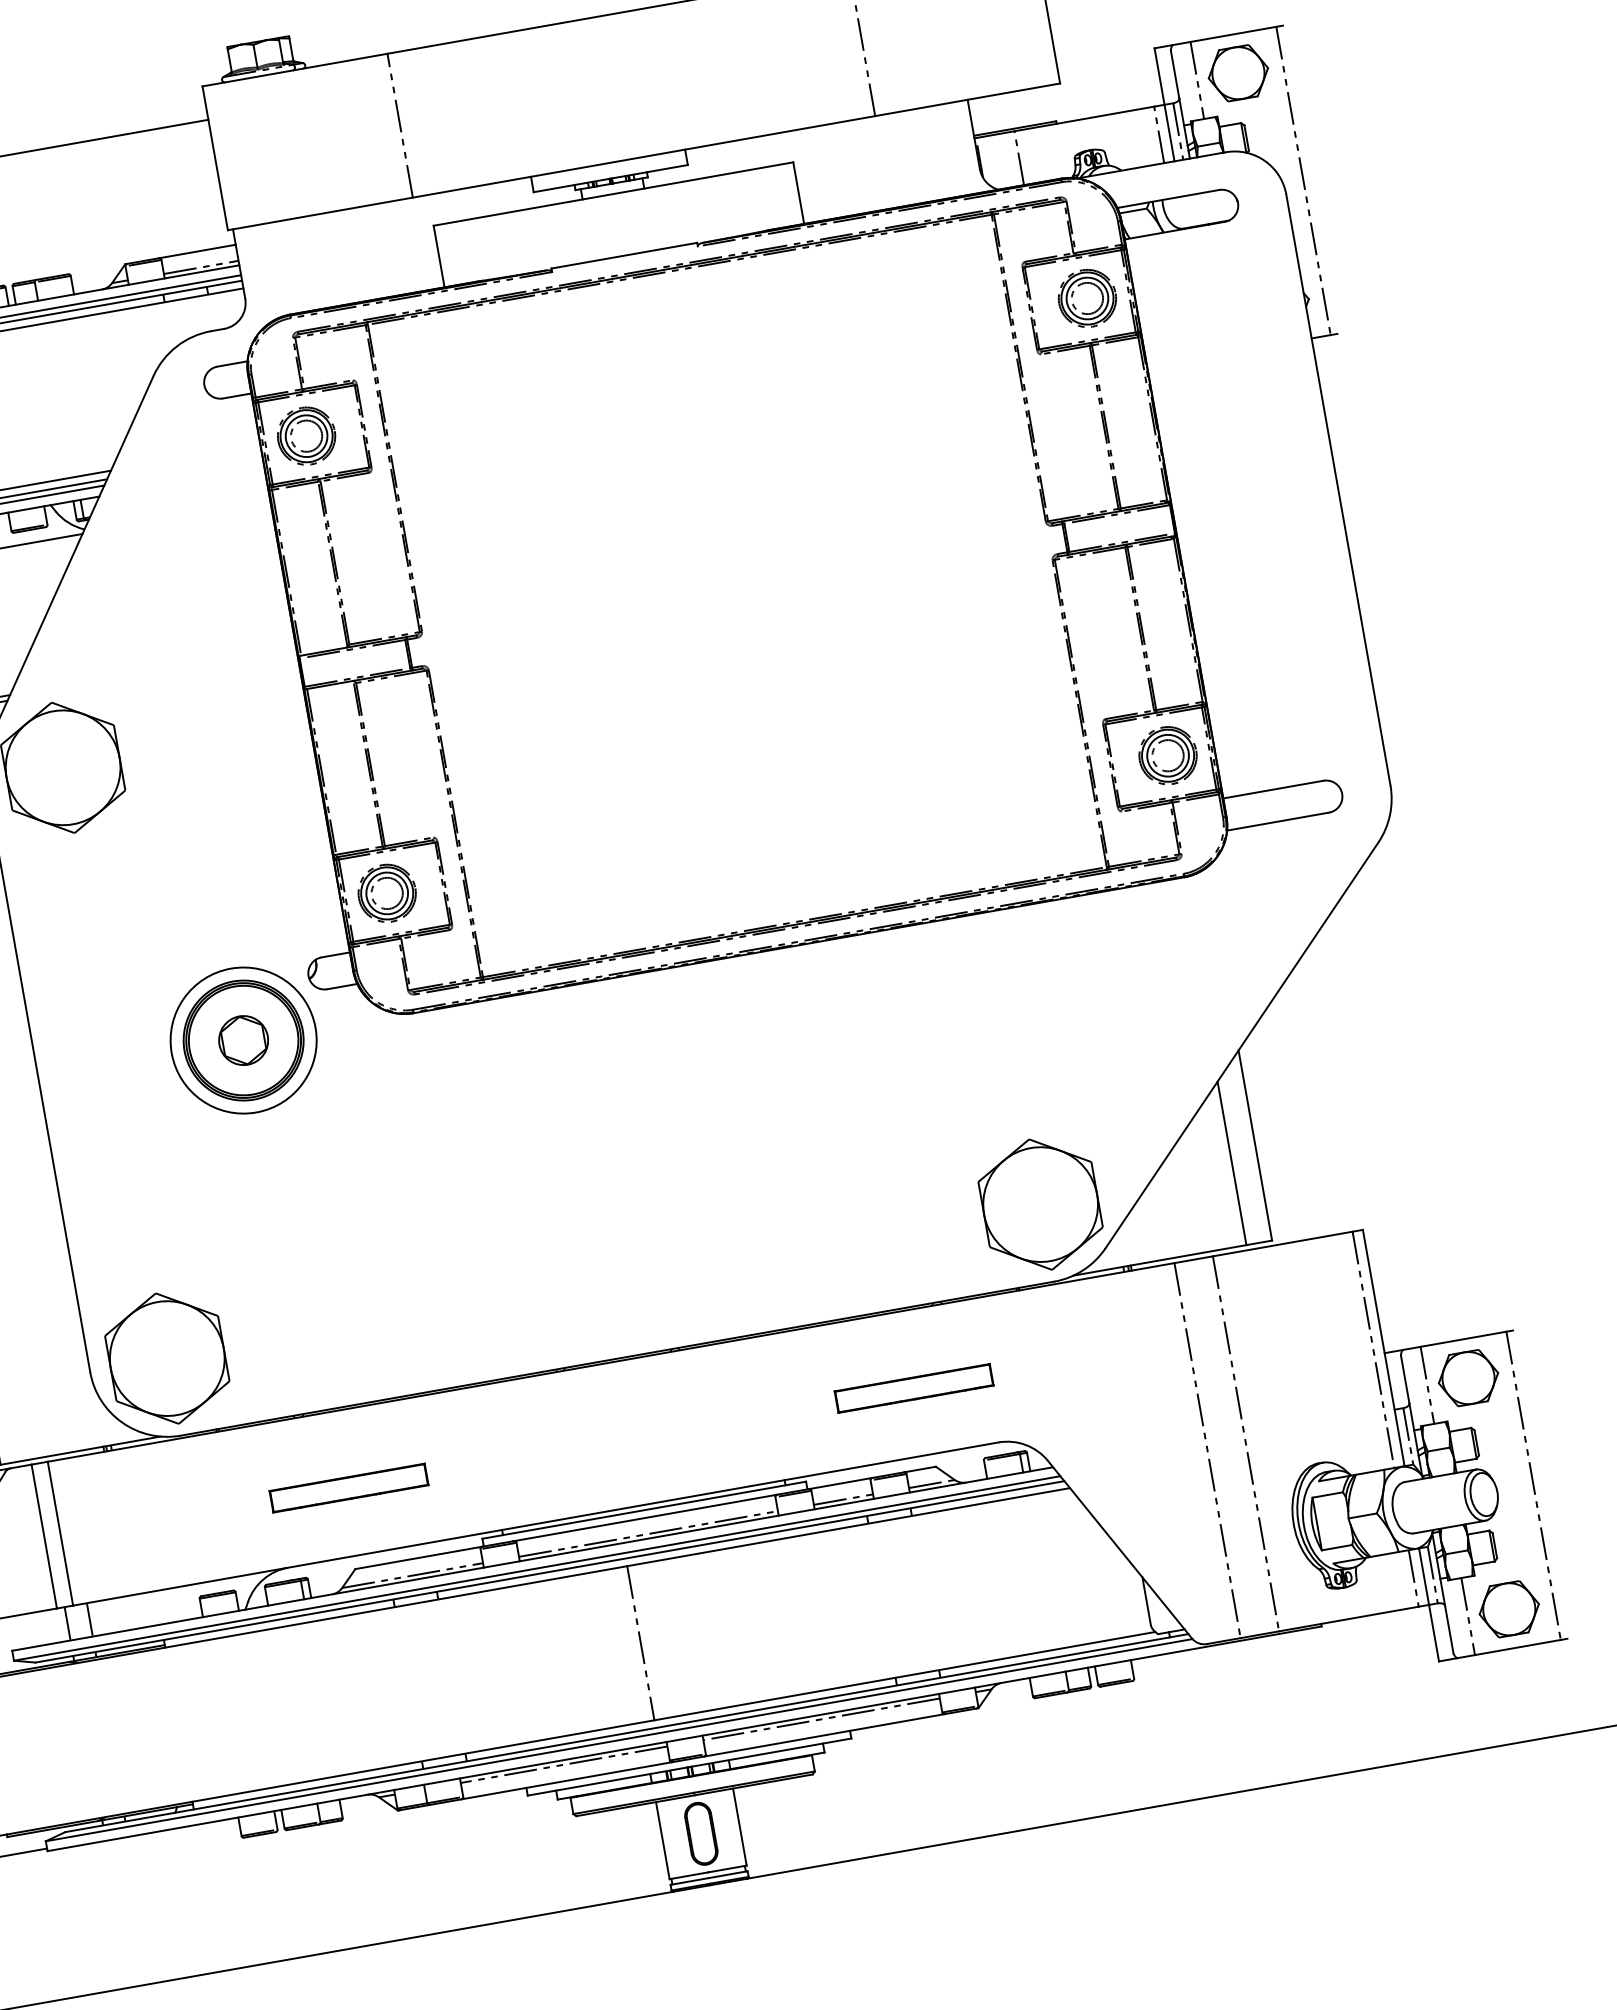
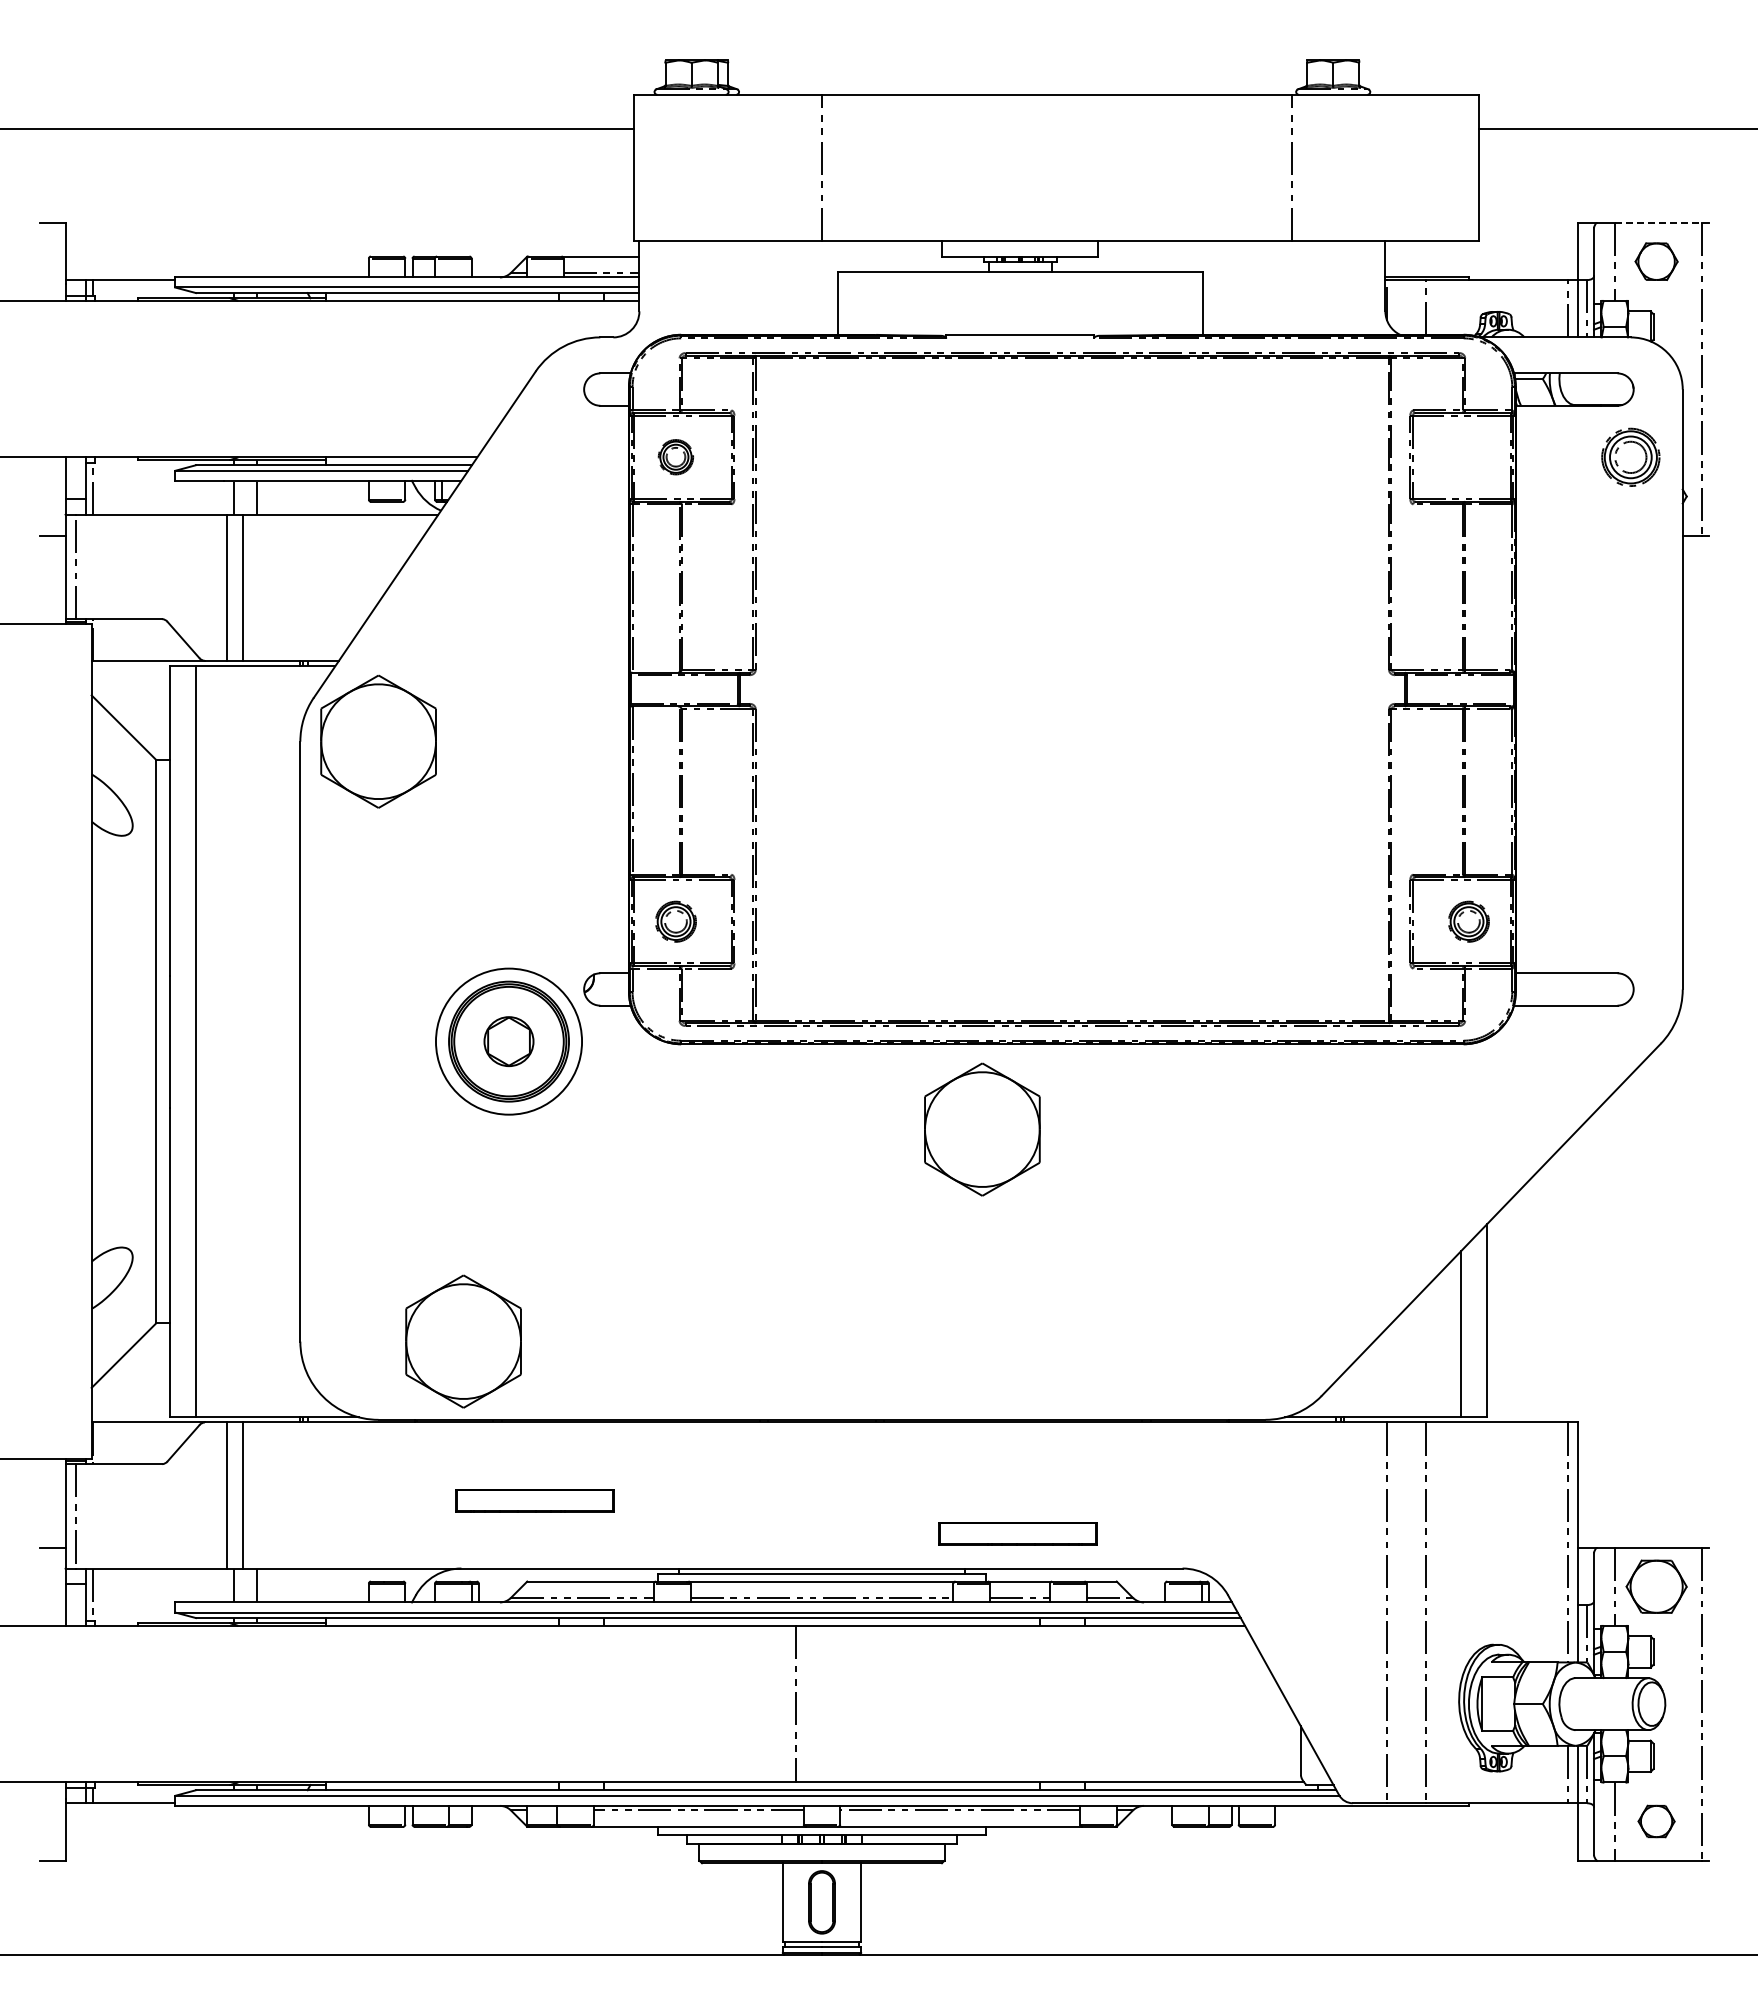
line: (1233, 34) -> (1658, 222), solid -> dashed
part: (1238, 73) -> (1656, 261), size x0.7
part: (1086, 297) -> (1630, 456), moved
part: (305, 435) -> (675, 456), size x0.6
part: (1167, 755) -> (1468, 921), size x0.7
part: (386, 893) -> (675, 921), size x0.7
part: (1040, 1204) -> (982, 1129), moved
part: (167, 1358) -> (463, 1341), moved
part: (913, 1388) -> (1017, 1533), moved
part: (1509, 1609) -> (1656, 1821), size x0.6

